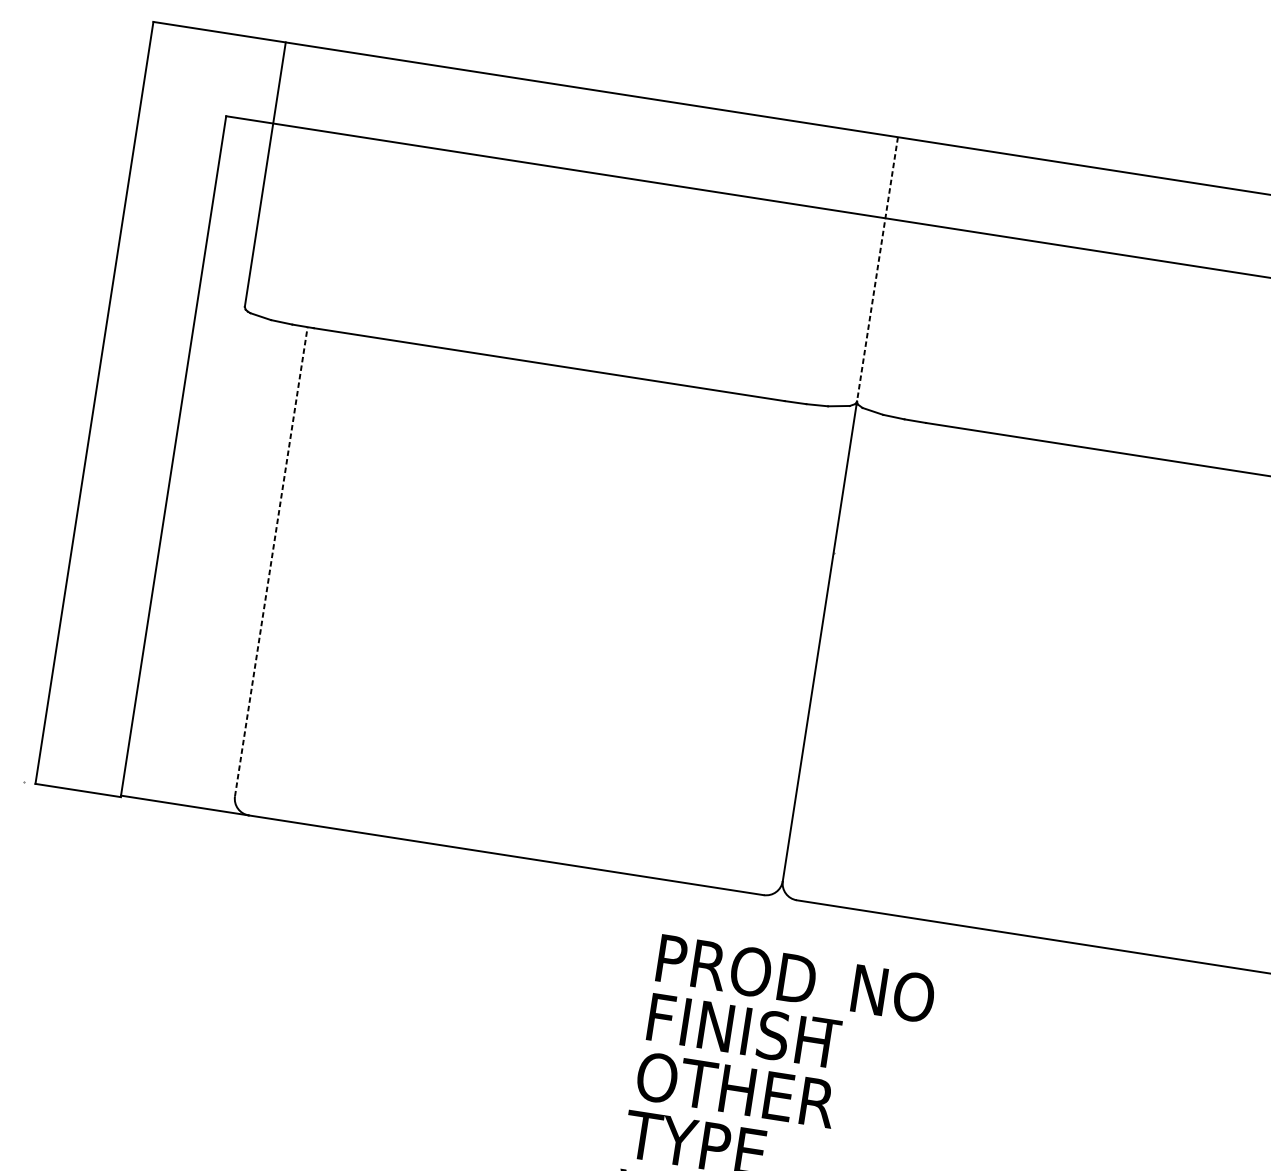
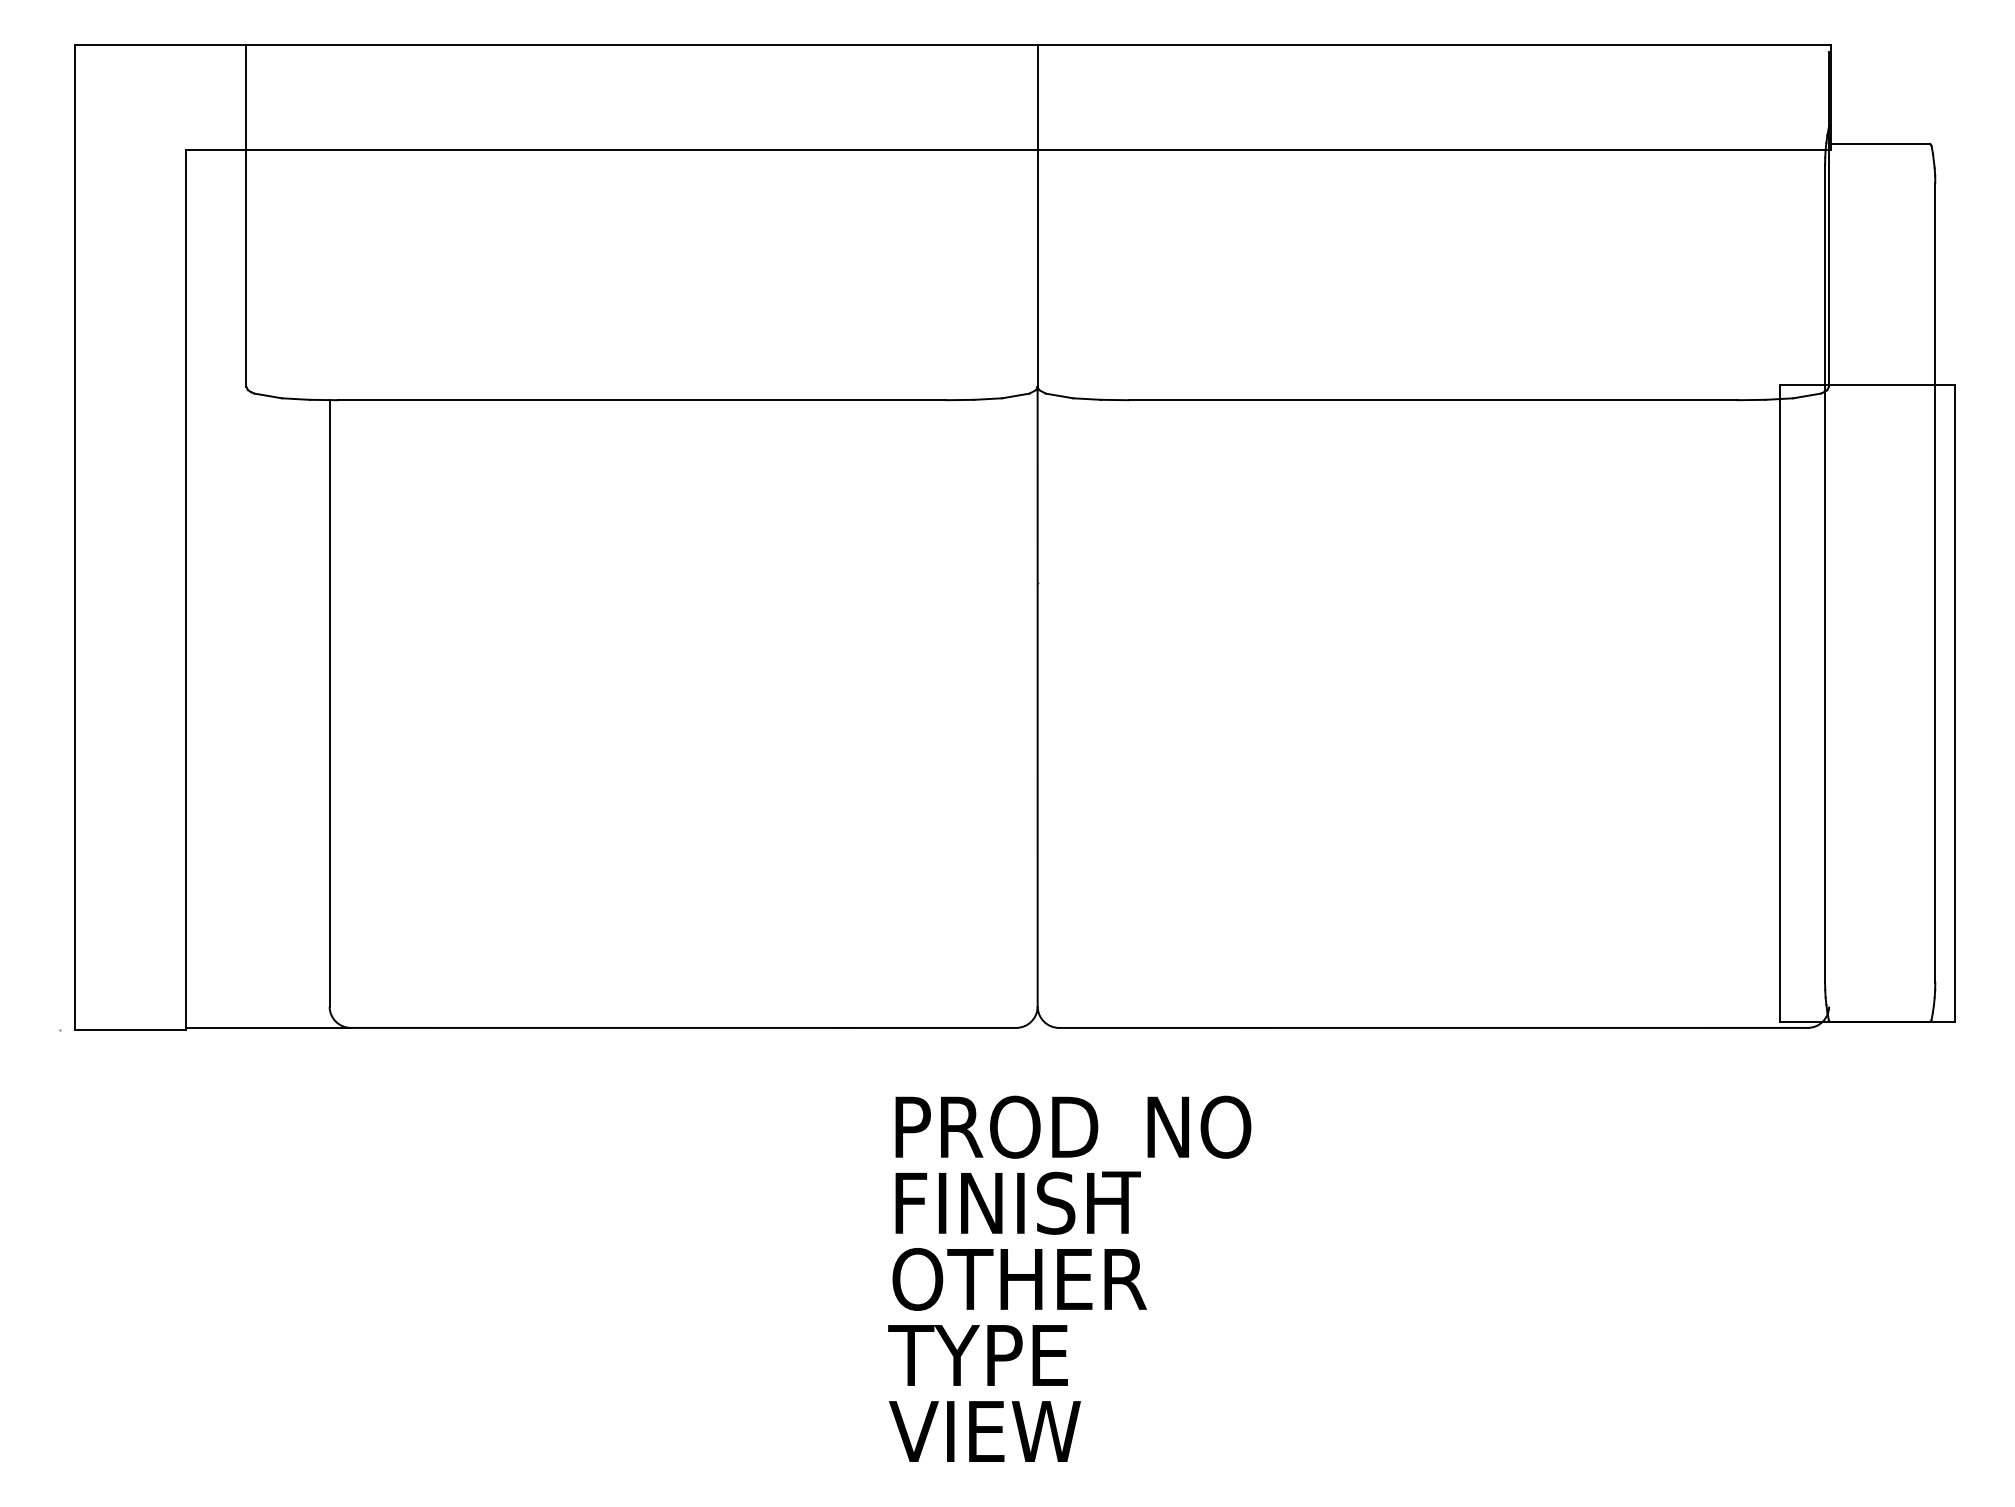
line: (877, 269) -> (1037, 215), dashed -> solid
line: (271, 561) -> (329, 702), dashed -> solid

